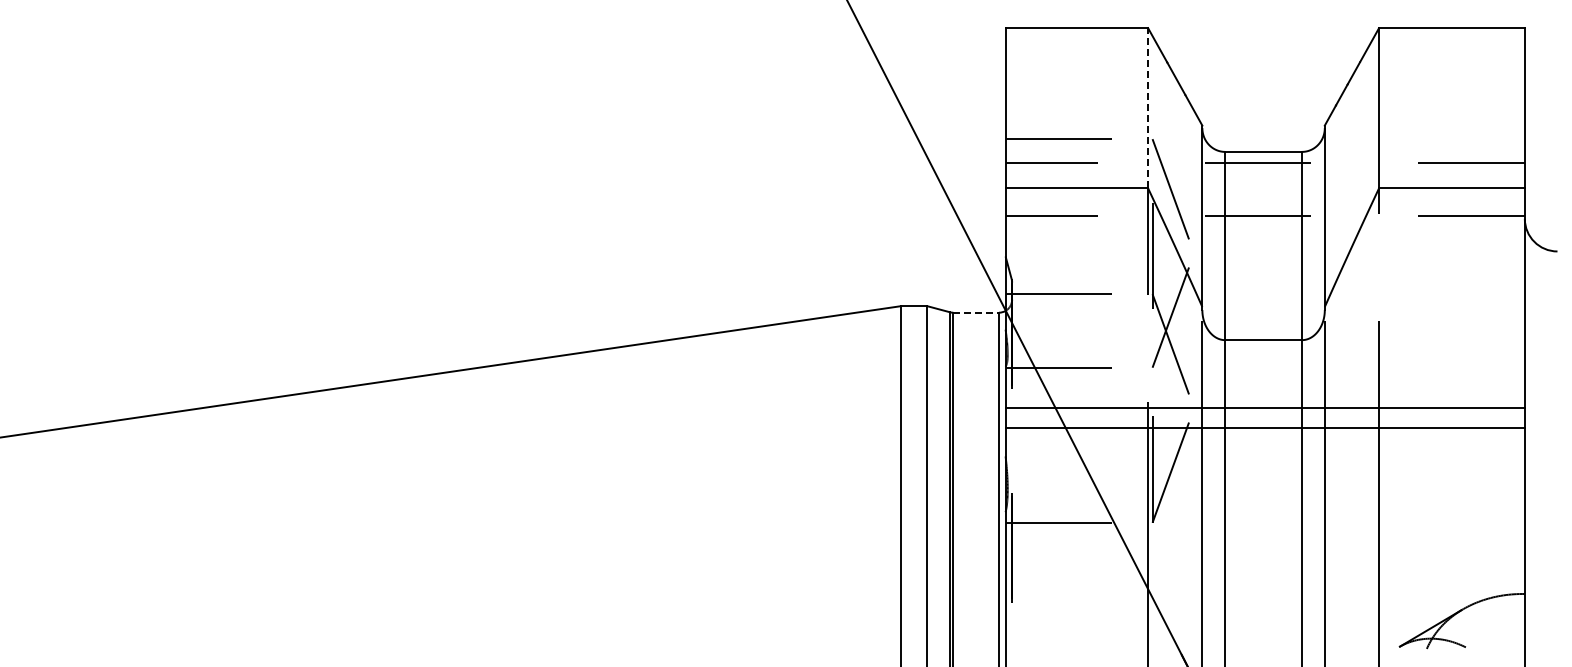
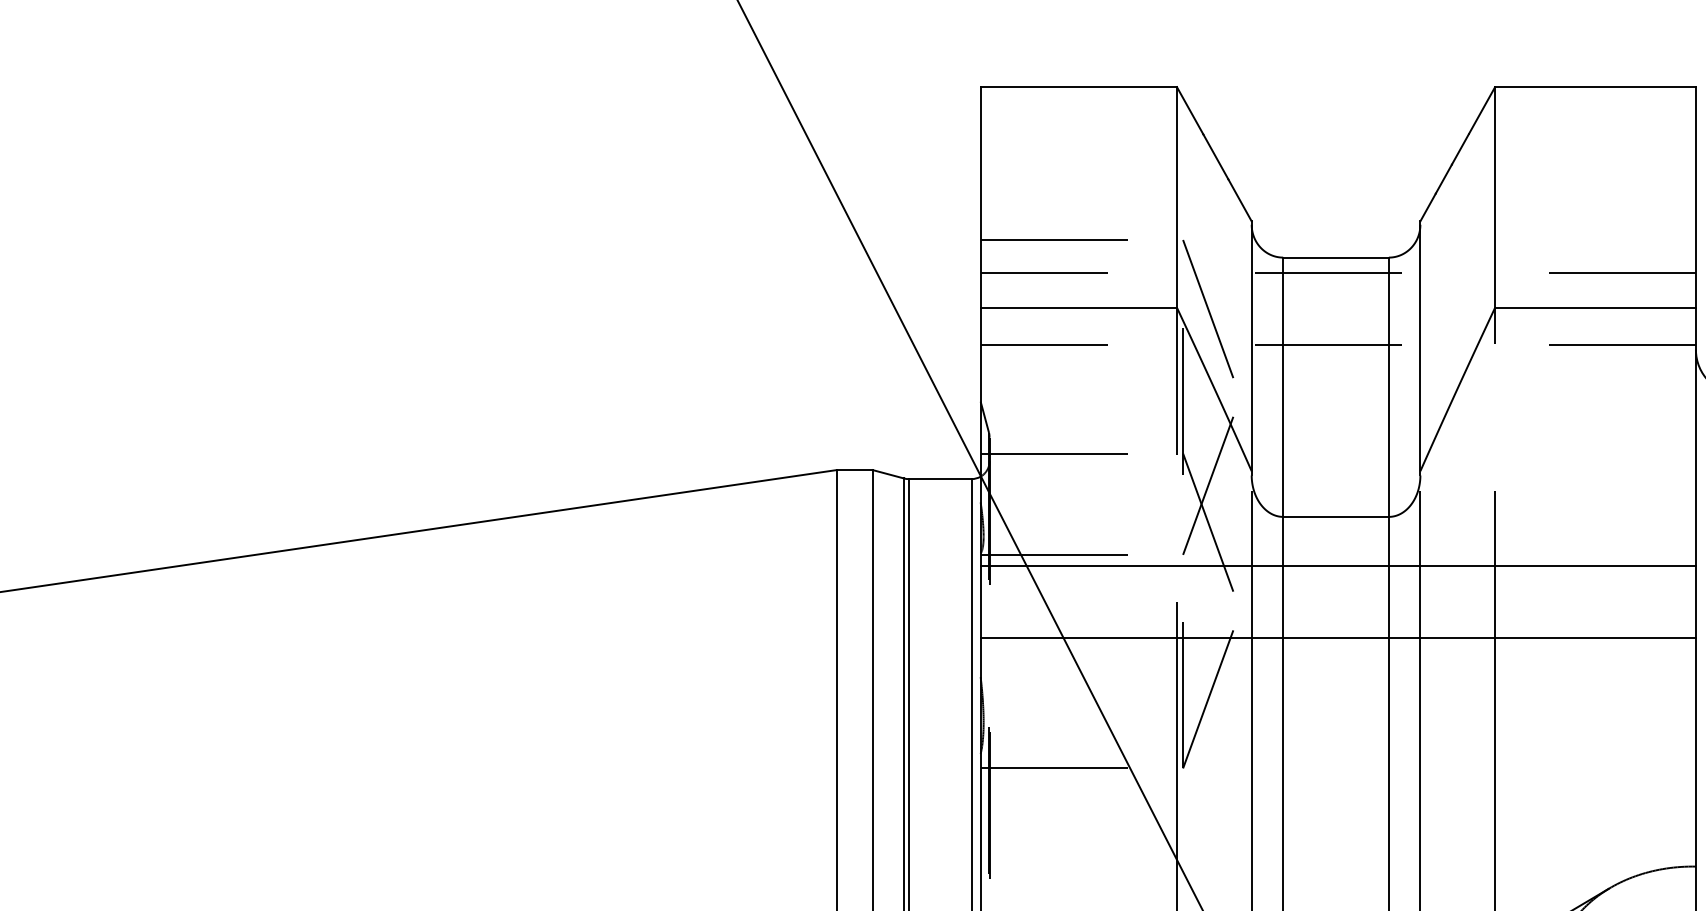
line: (1148, 107) -> (1177, 196), dashed -> solid
line: (976, 312) -> (940, 478), dashed -> solid
line: (1264, 407) -> (1337, 565), moved

